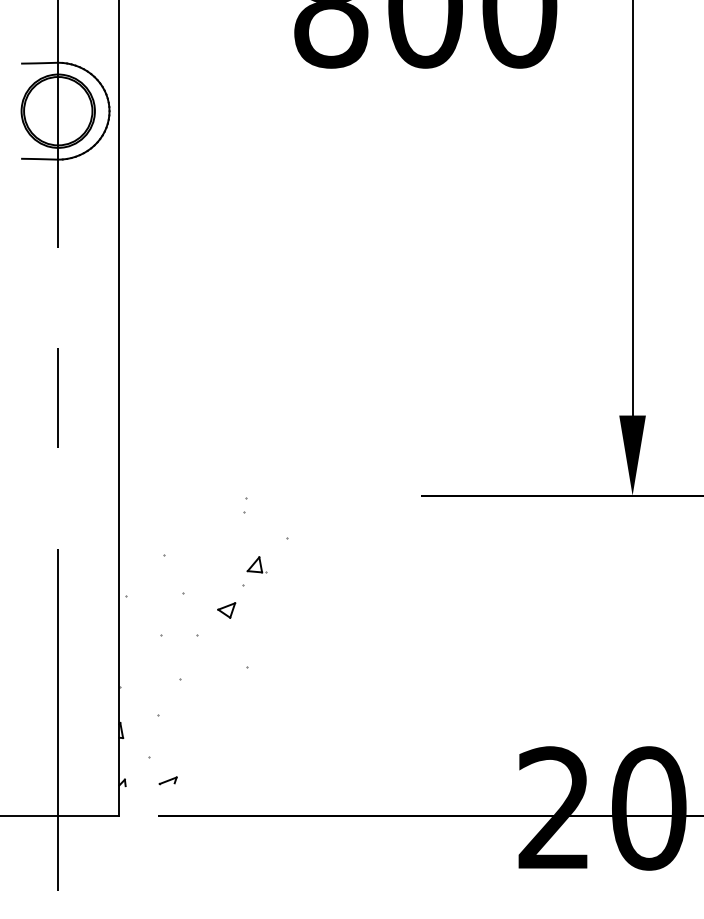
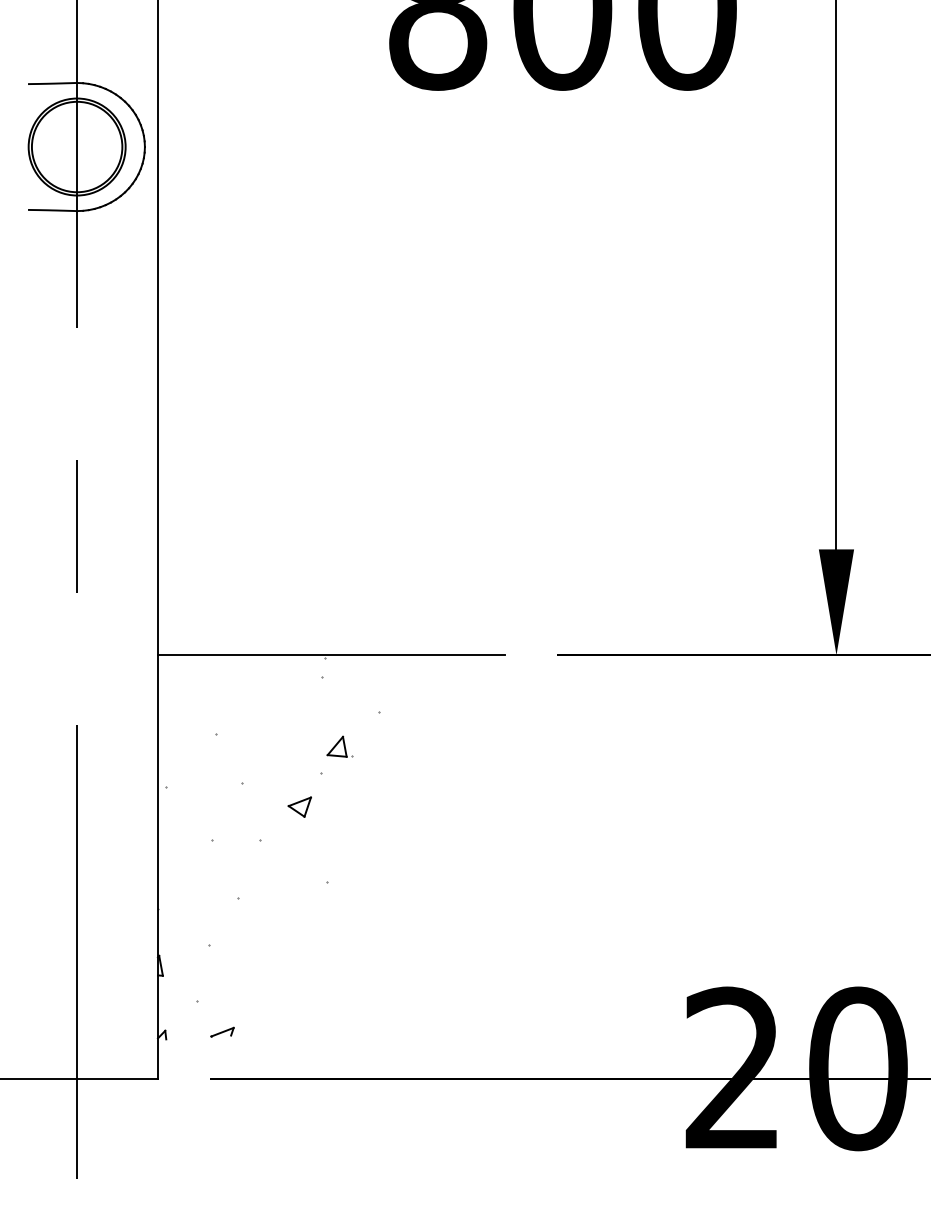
line: (250, 495) -> (331, 655), added

